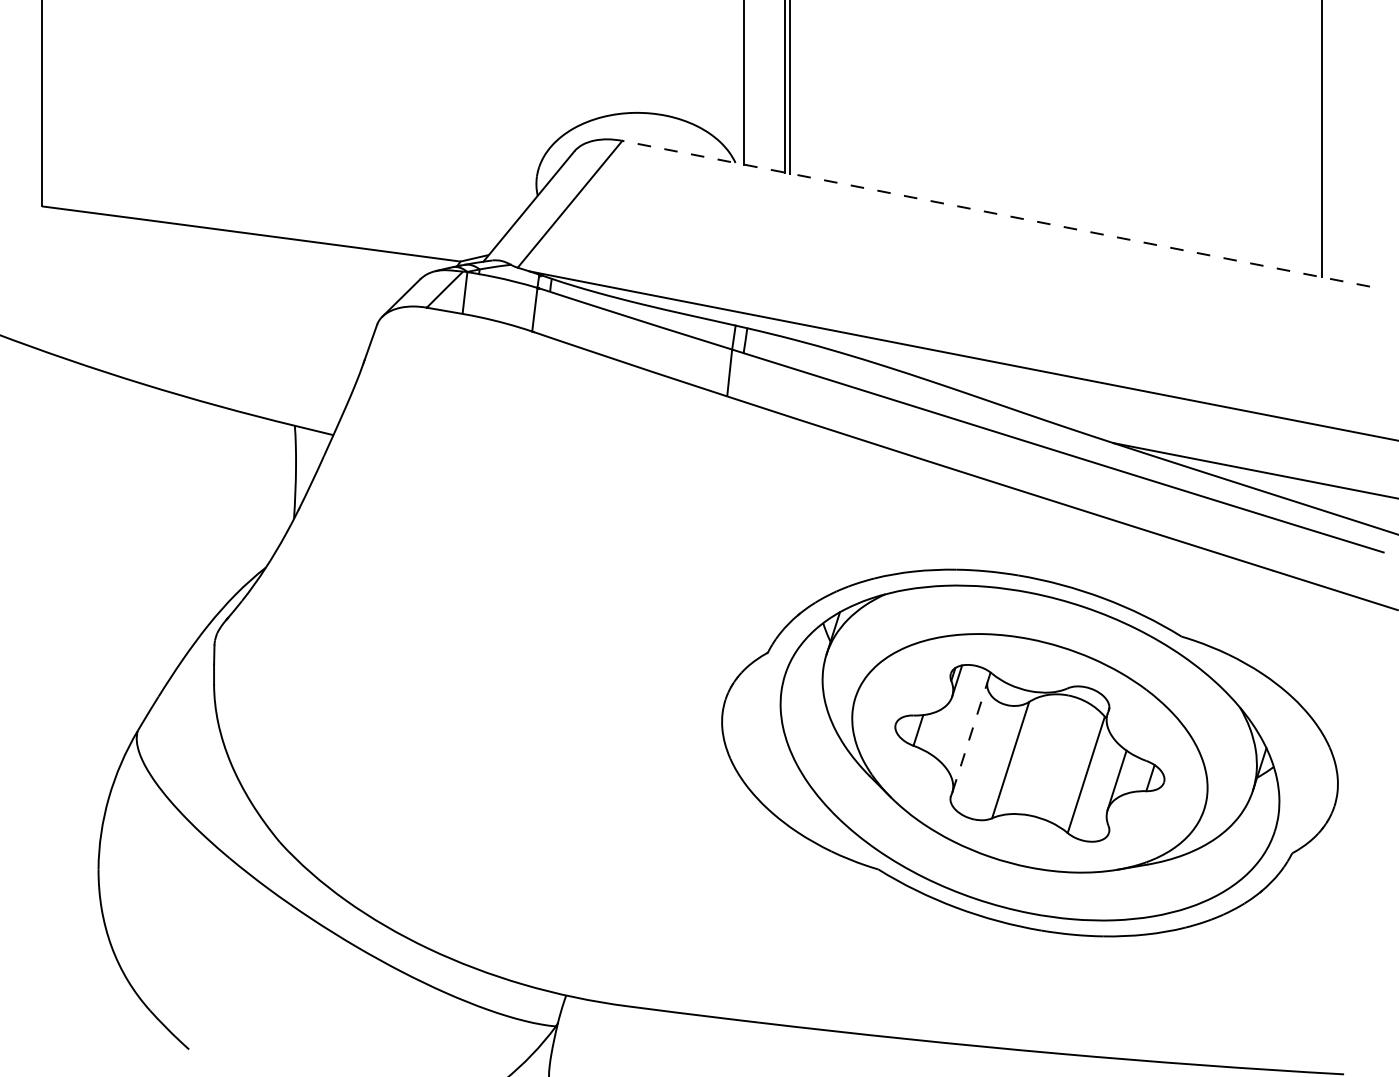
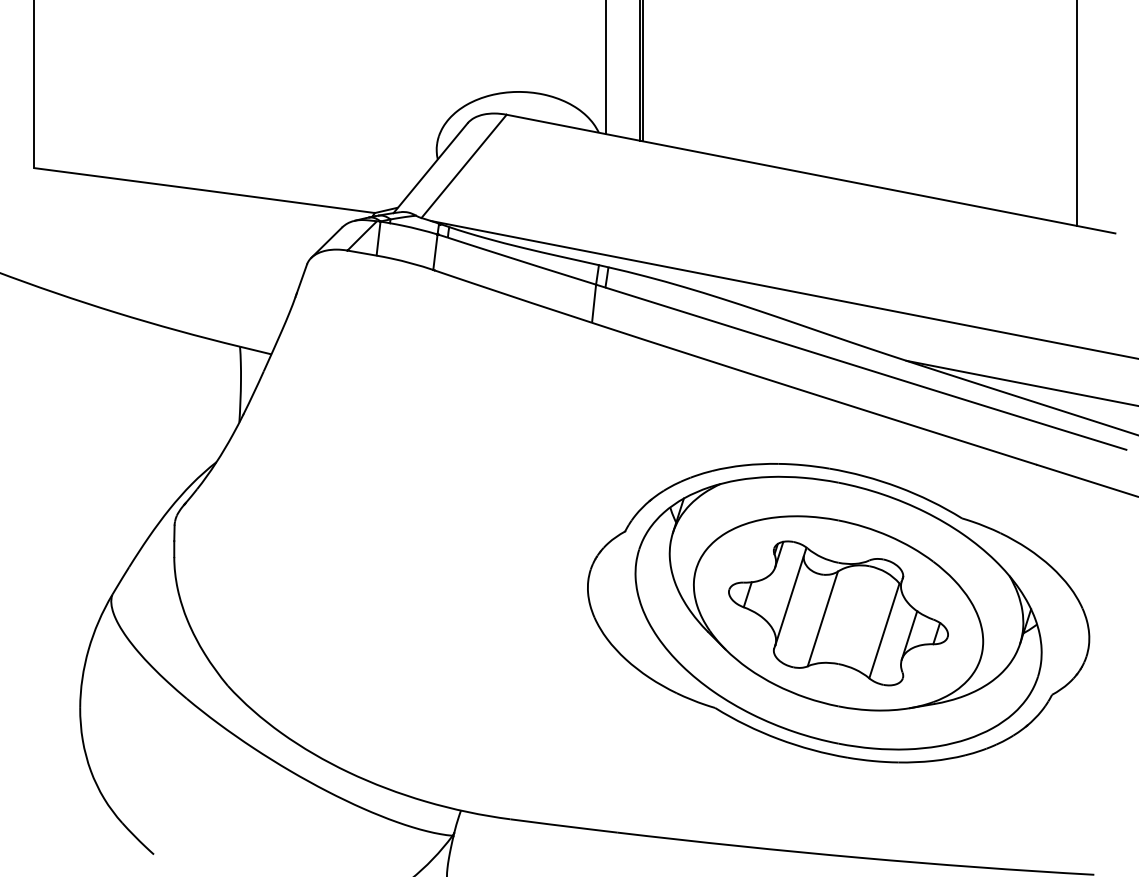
line: (996, 213) -> (811, 173), dashed -> solid
line: (970, 734) -> (790, 598), dashed -> solid

